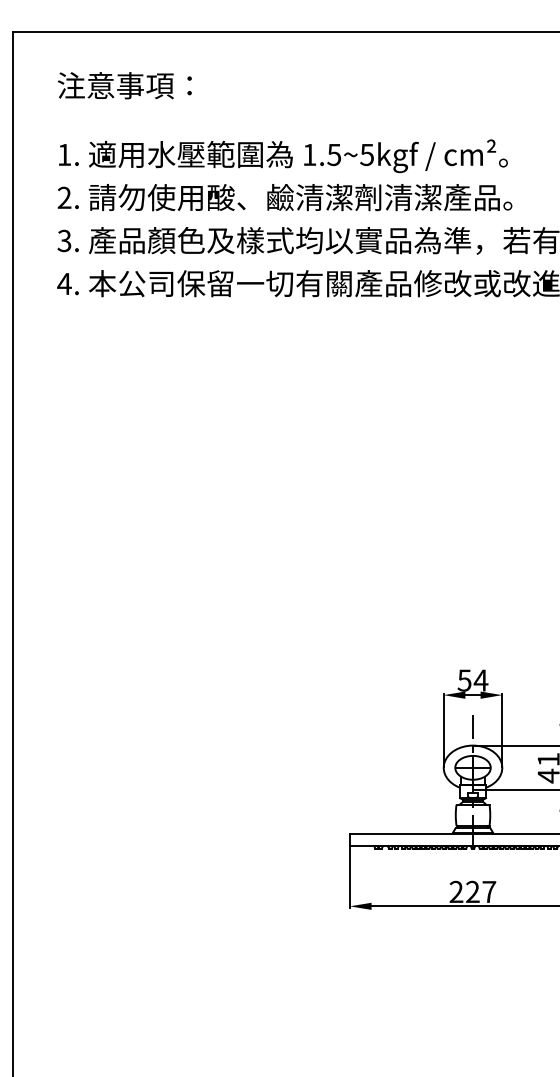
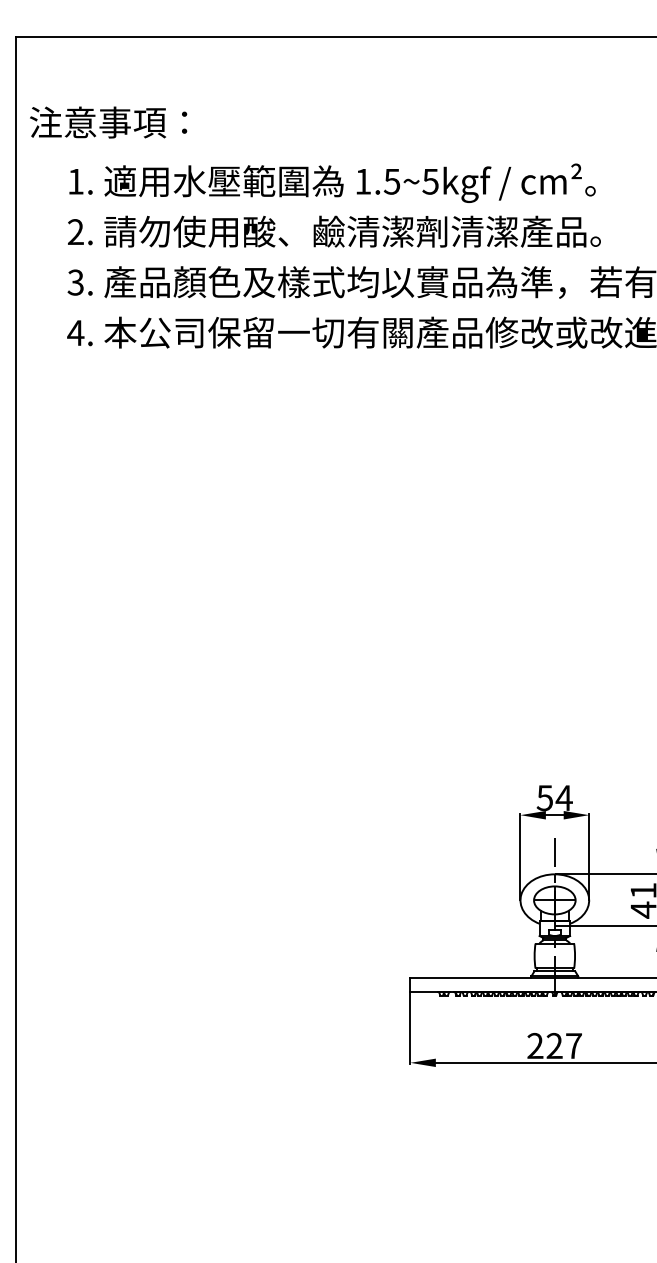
text: (124, 85) -> (108, 122), moved

